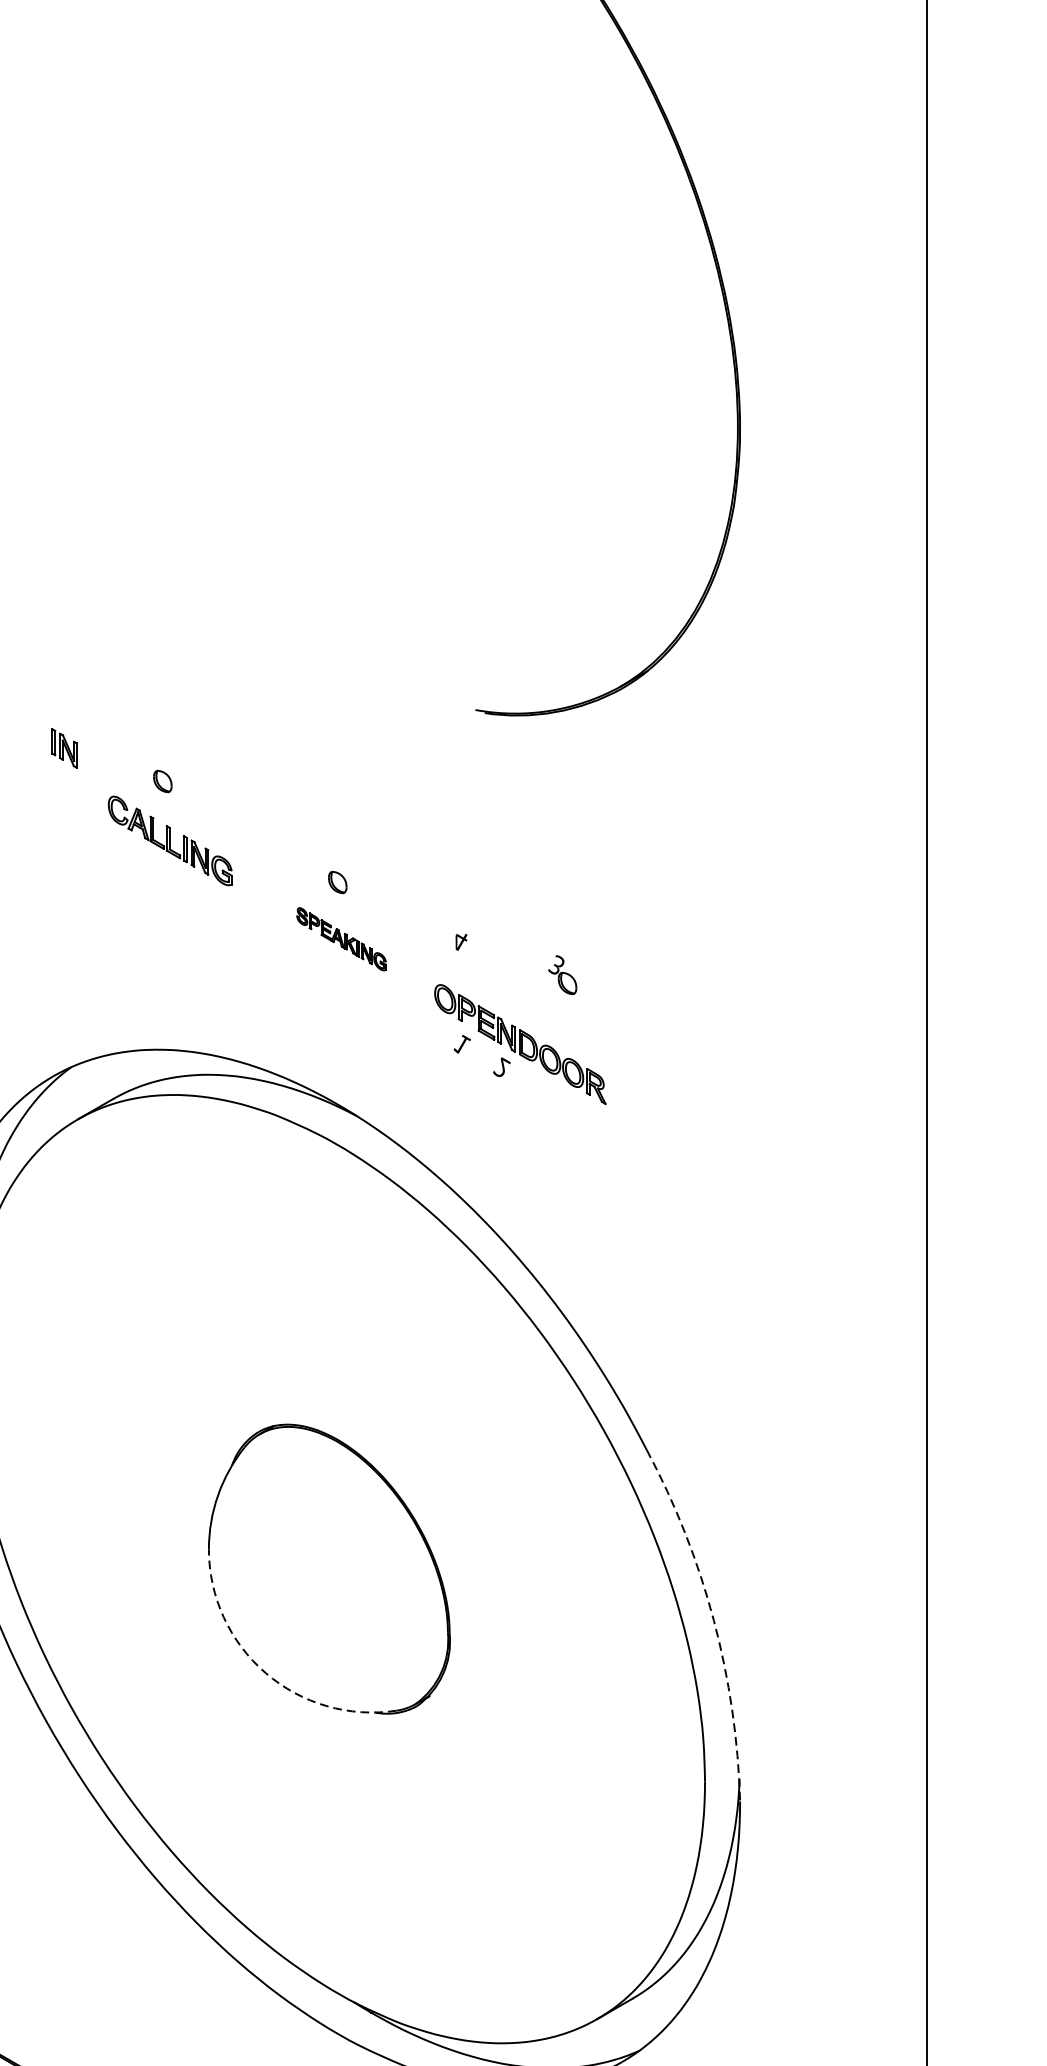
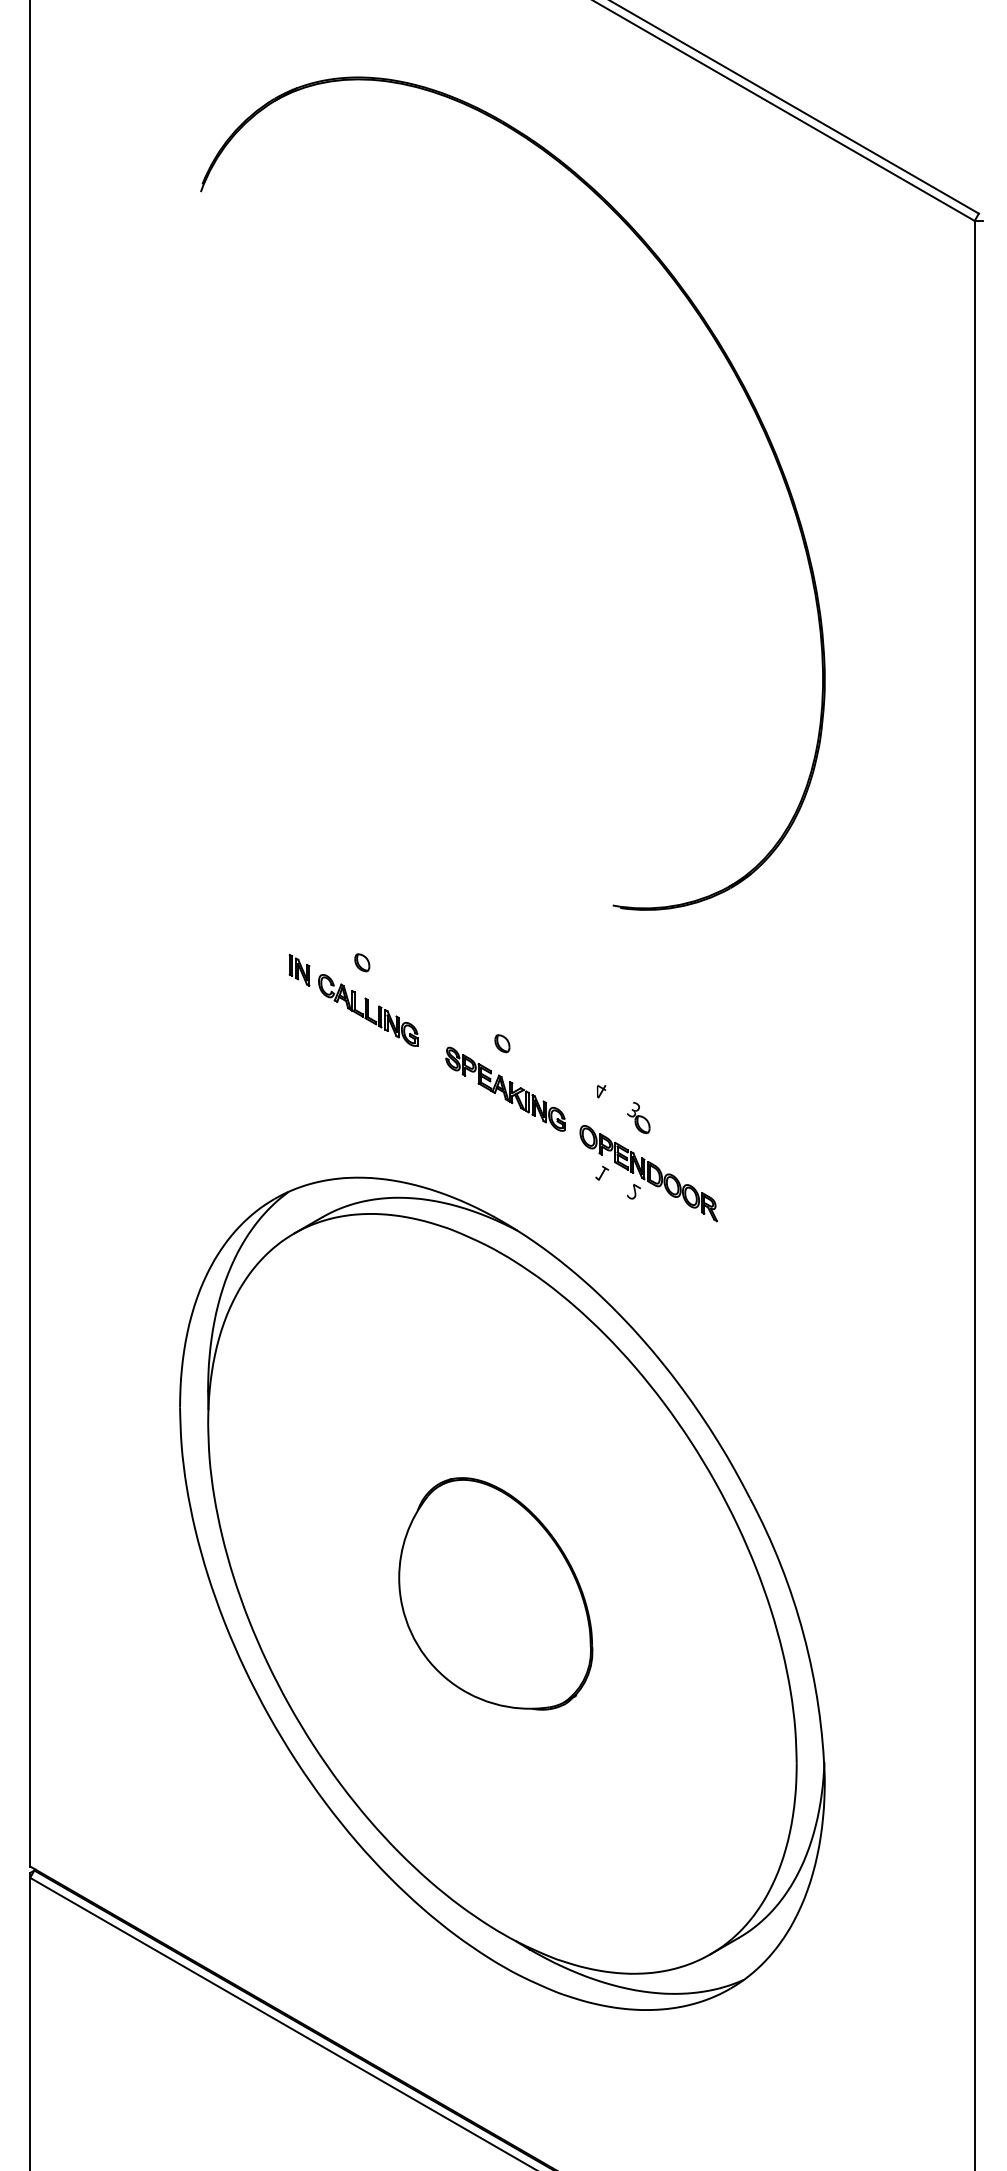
part: (64, 747) -> (299, 969), moved
part: (341, 938) -> (505, 1088), size x1.67
part: (562, 975) -> (638, 1118), moved
arc: (713, 1619) -> (803, 1634), dashed -> solid
arc: (265, 1673) -> (444, 1677), dashed -> solid

